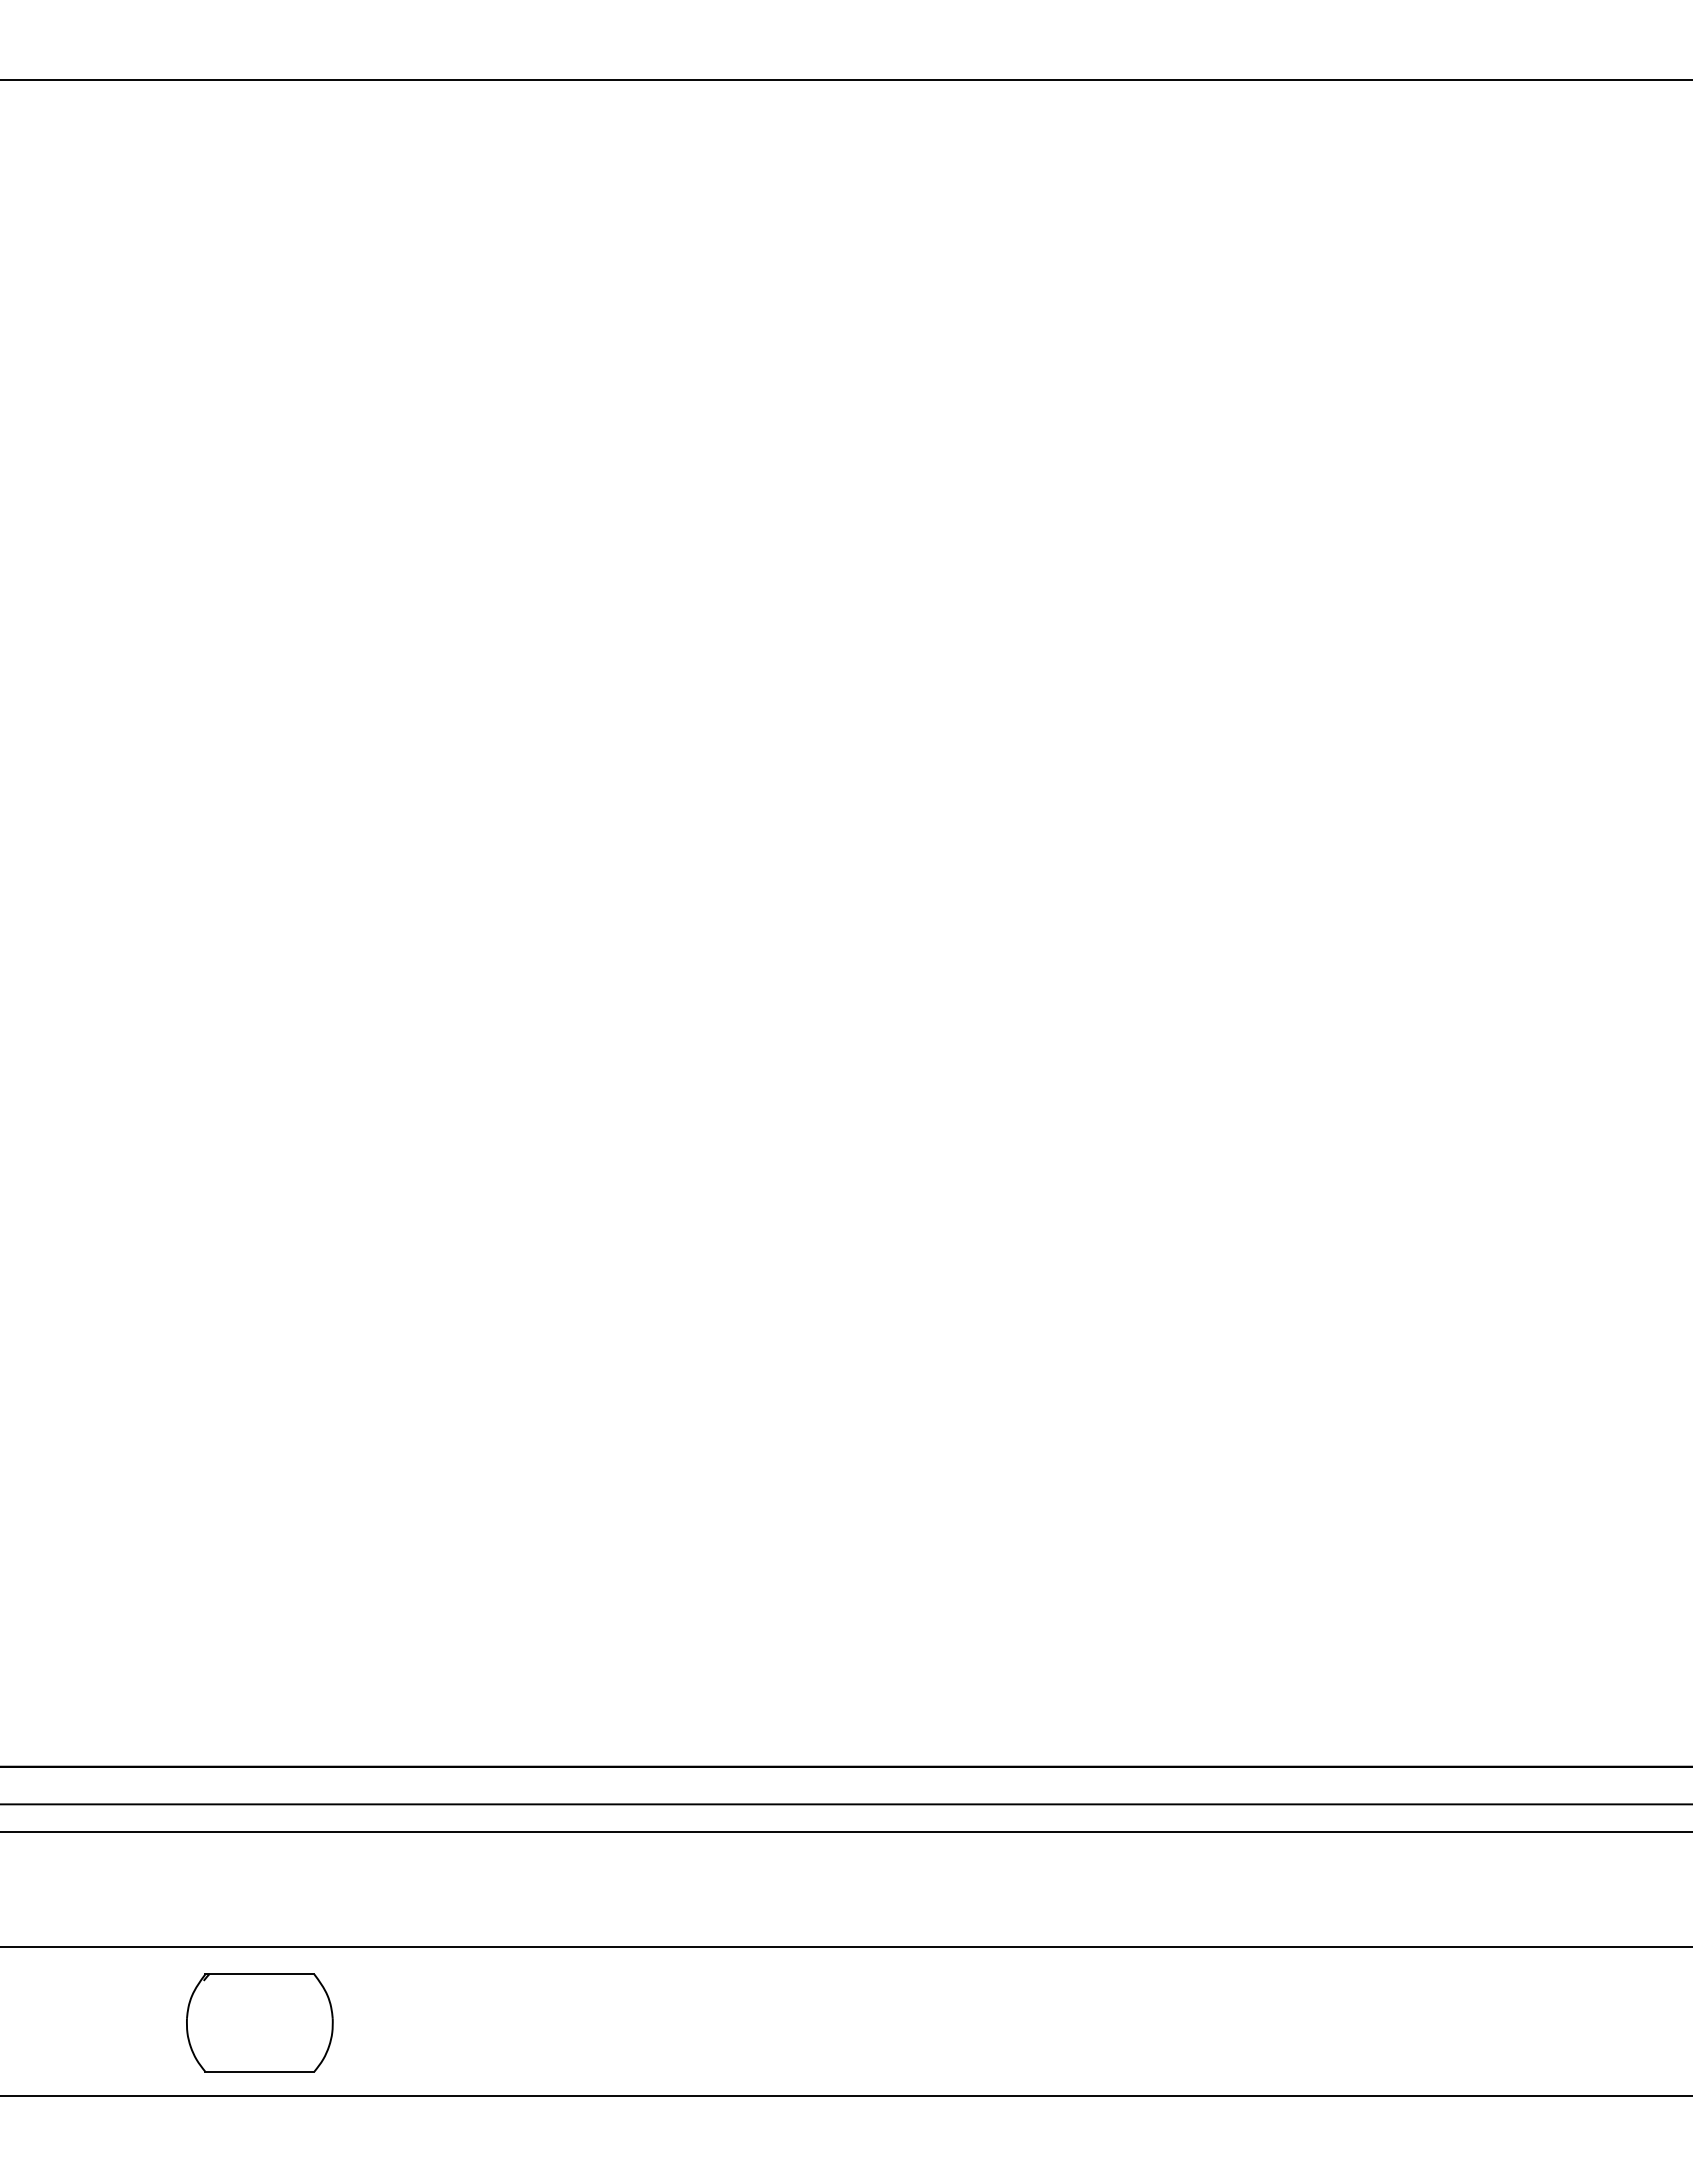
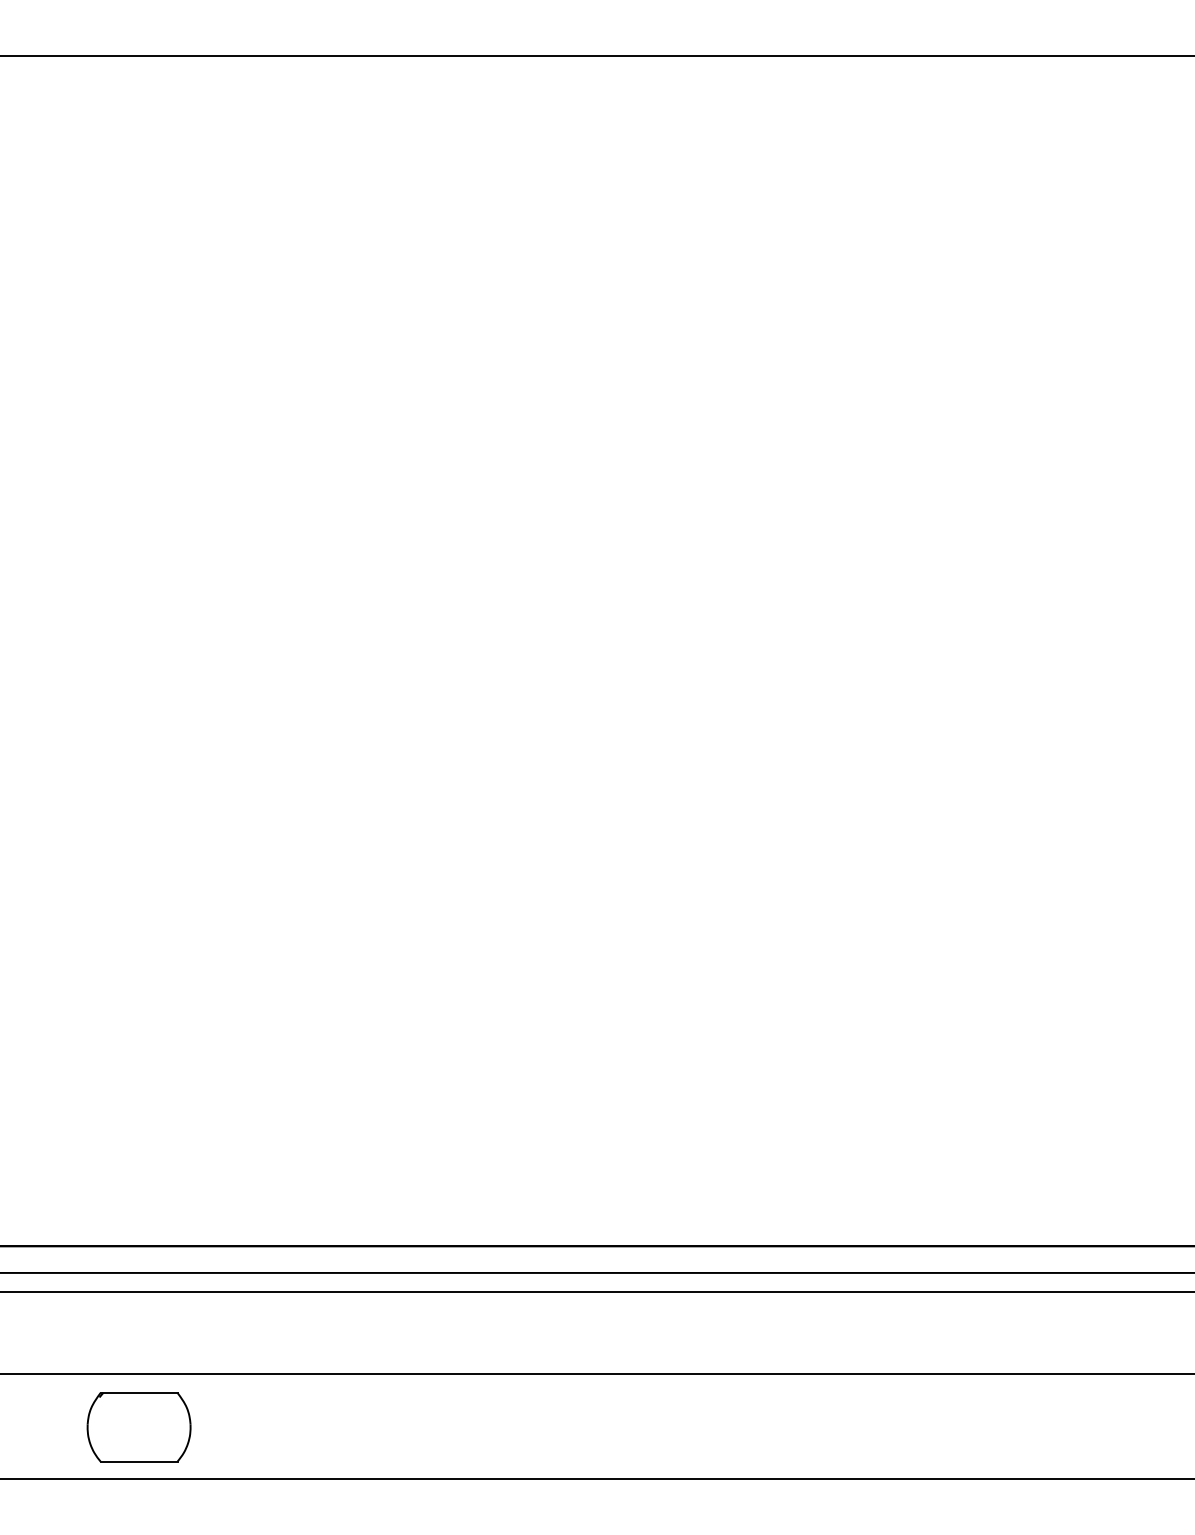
part: (259, 2022) -> (138, 1426), moved

